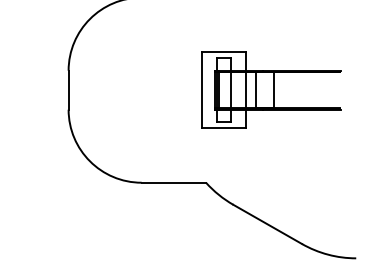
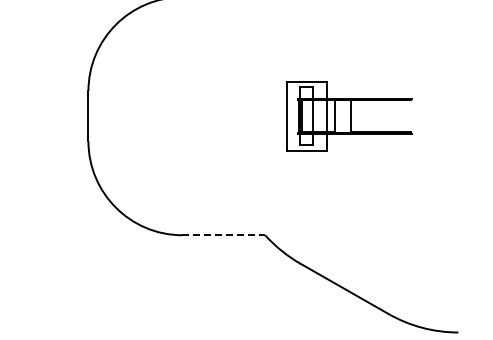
part: (271, 89) -> (349, 115), size x0.7
line: (174, 182) -> (224, 235), solid -> dashed

